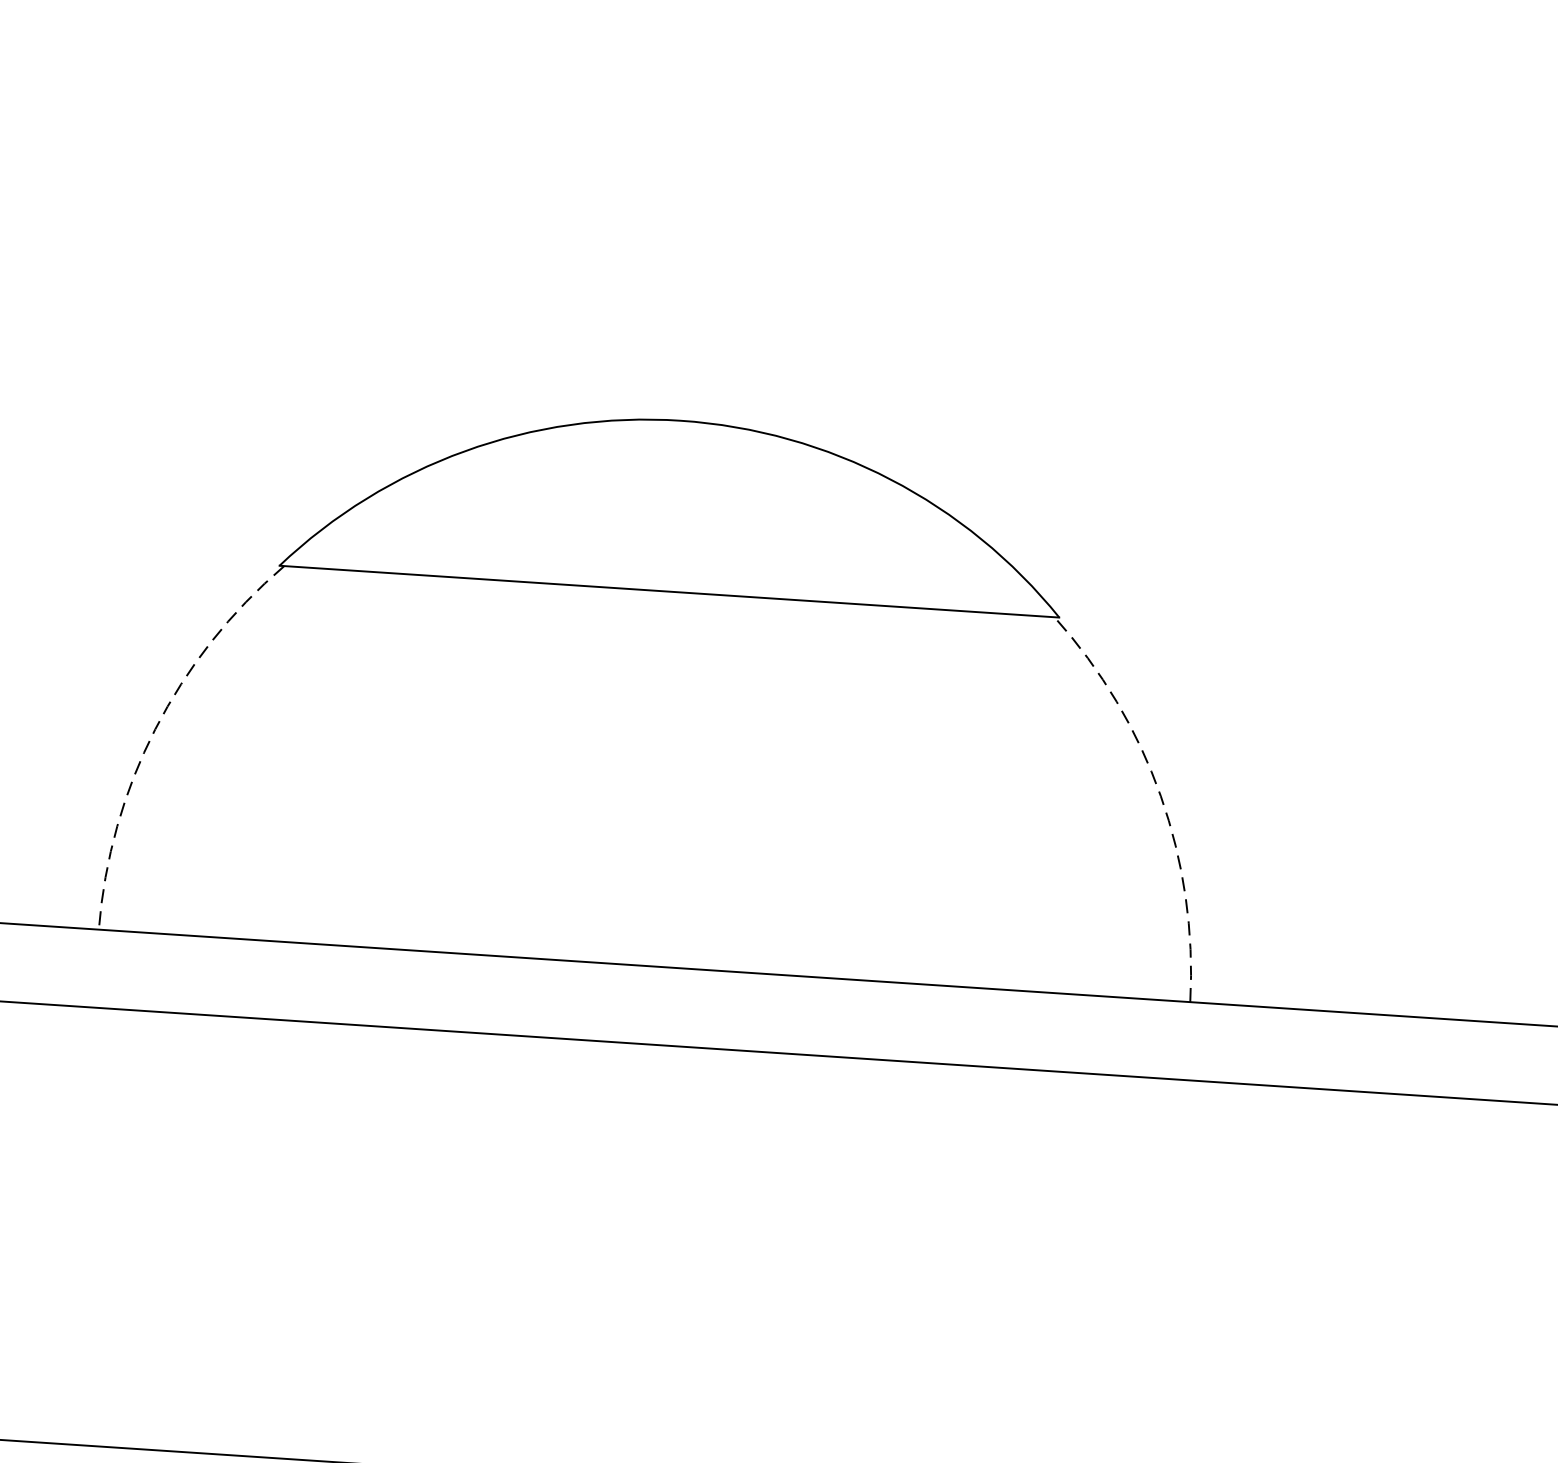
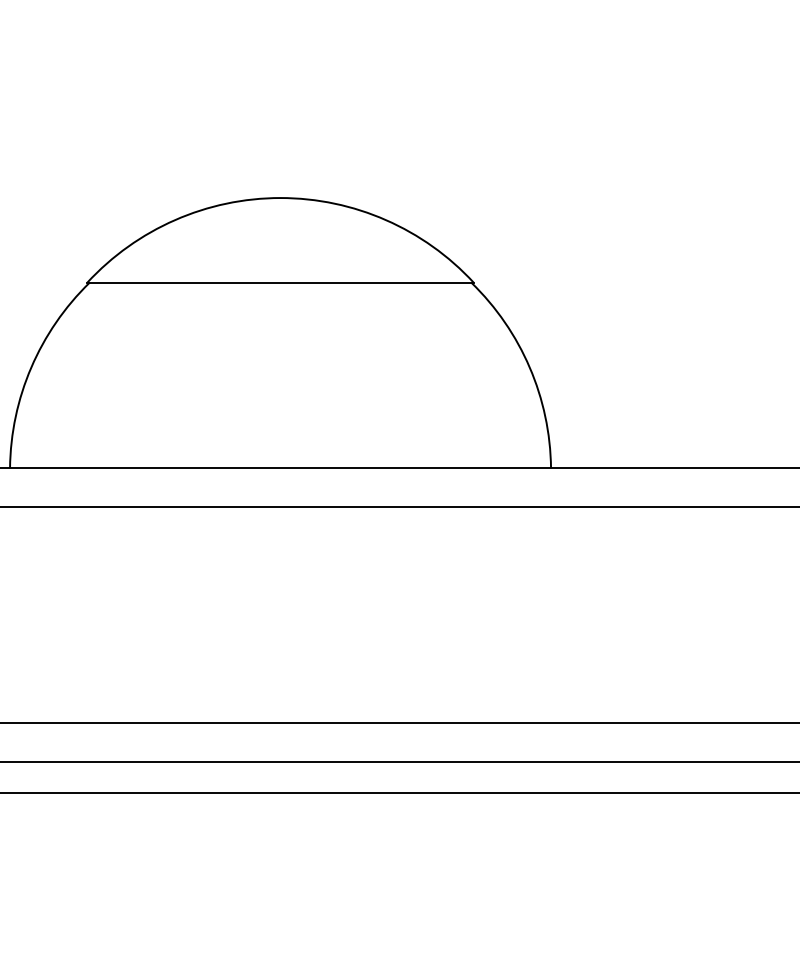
arc: (155, 729) -> (31, 367), dashed -> solid
arc: (1160, 796) -> (529, 367), dashed -> solid

